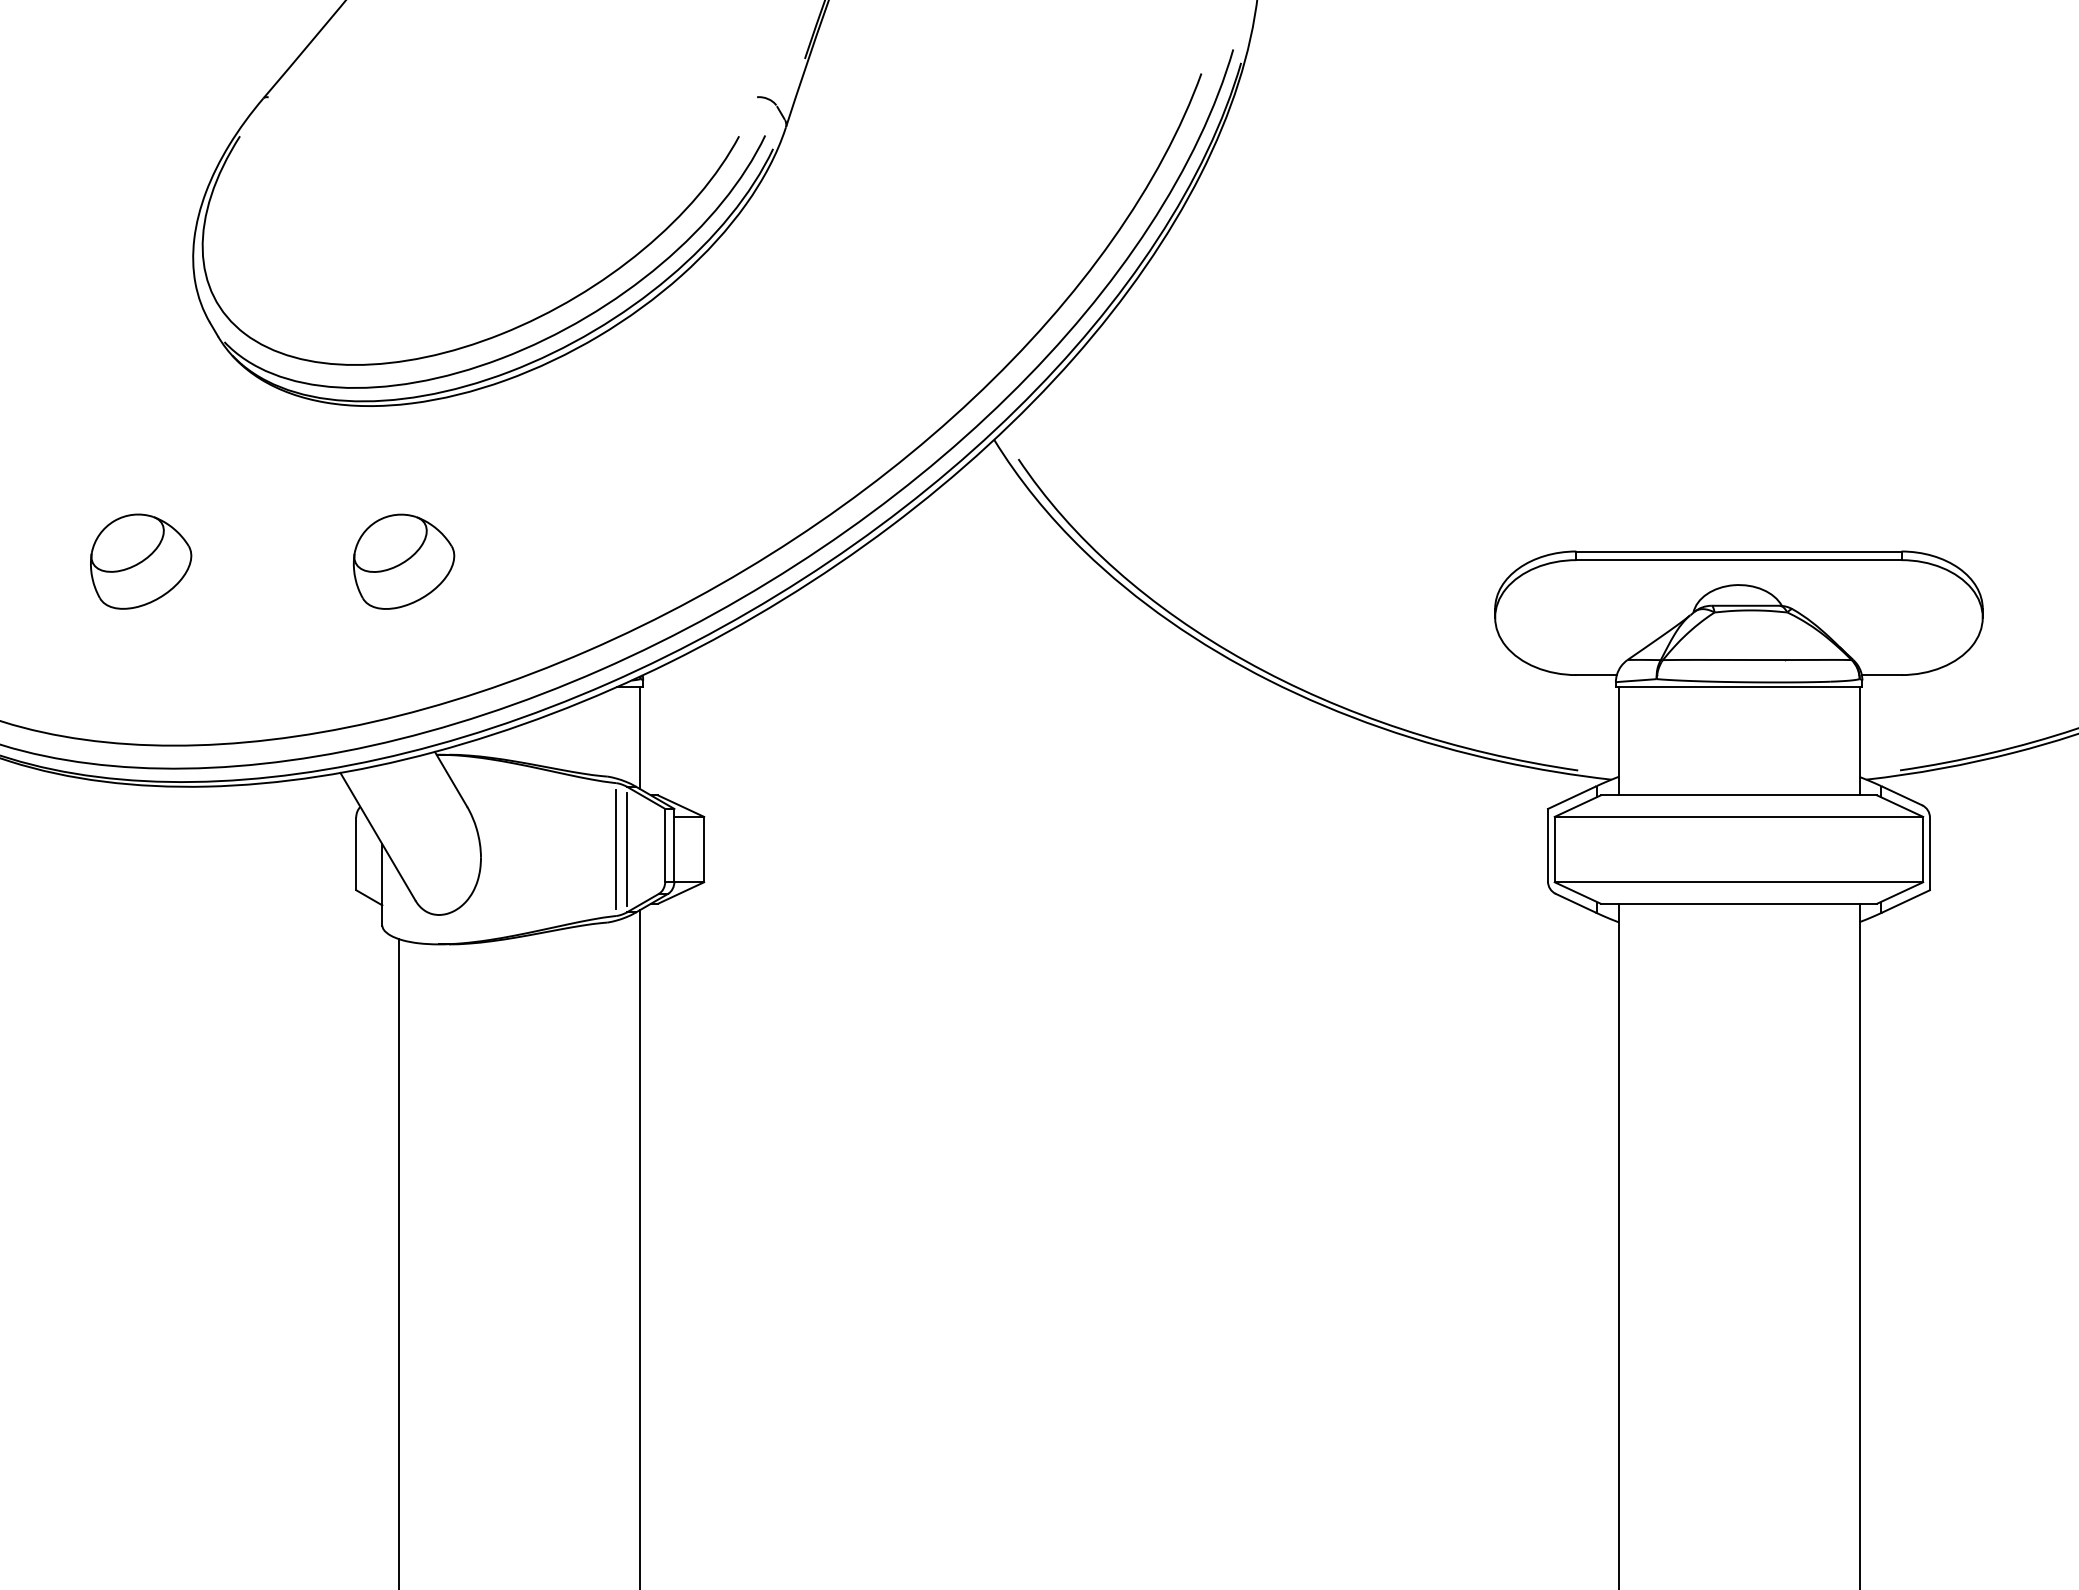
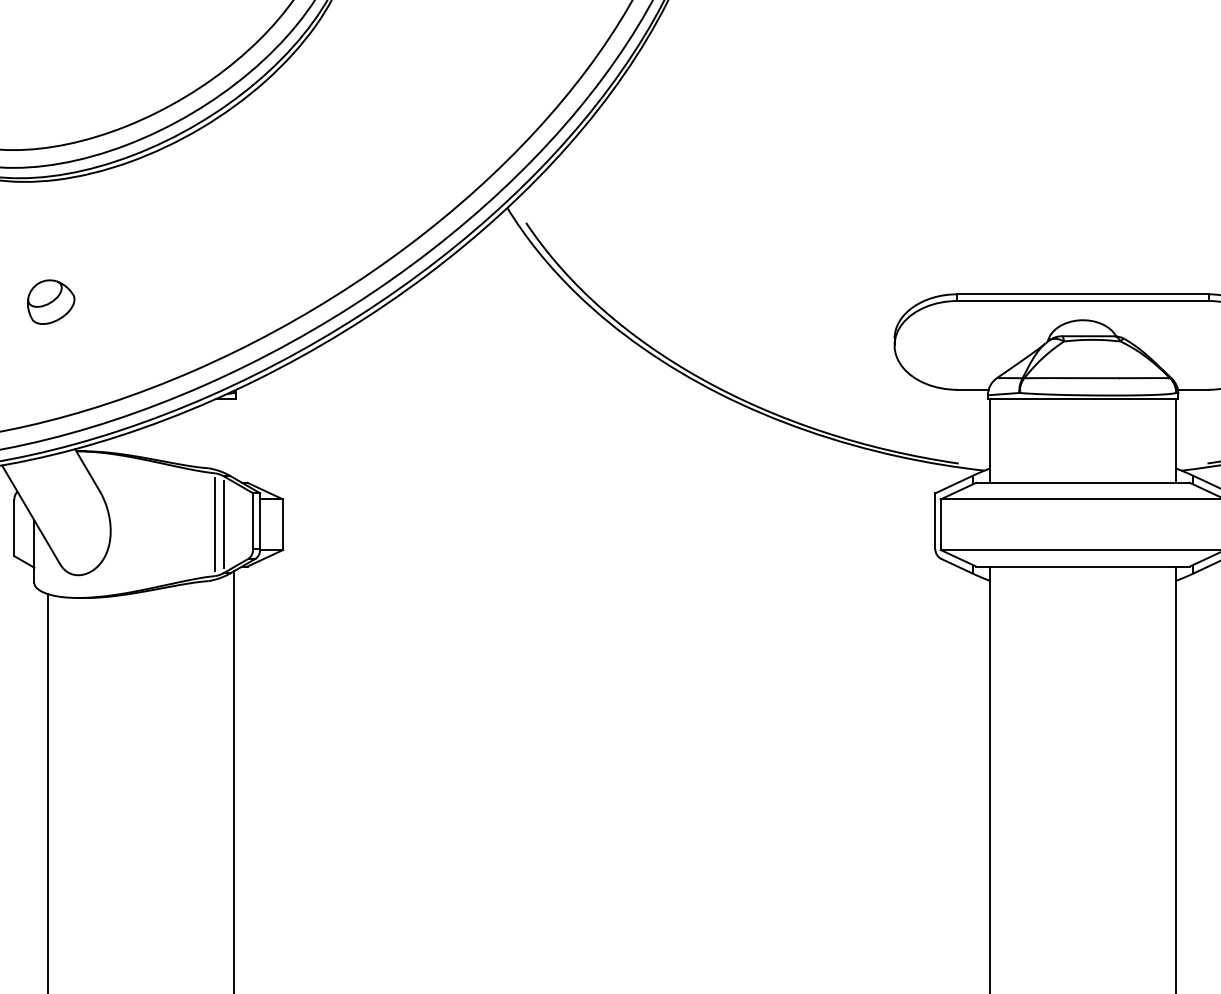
part: (403, 561) -> (50, 302), size x0.6
line: (640, 738) -> (234, 438), removed

